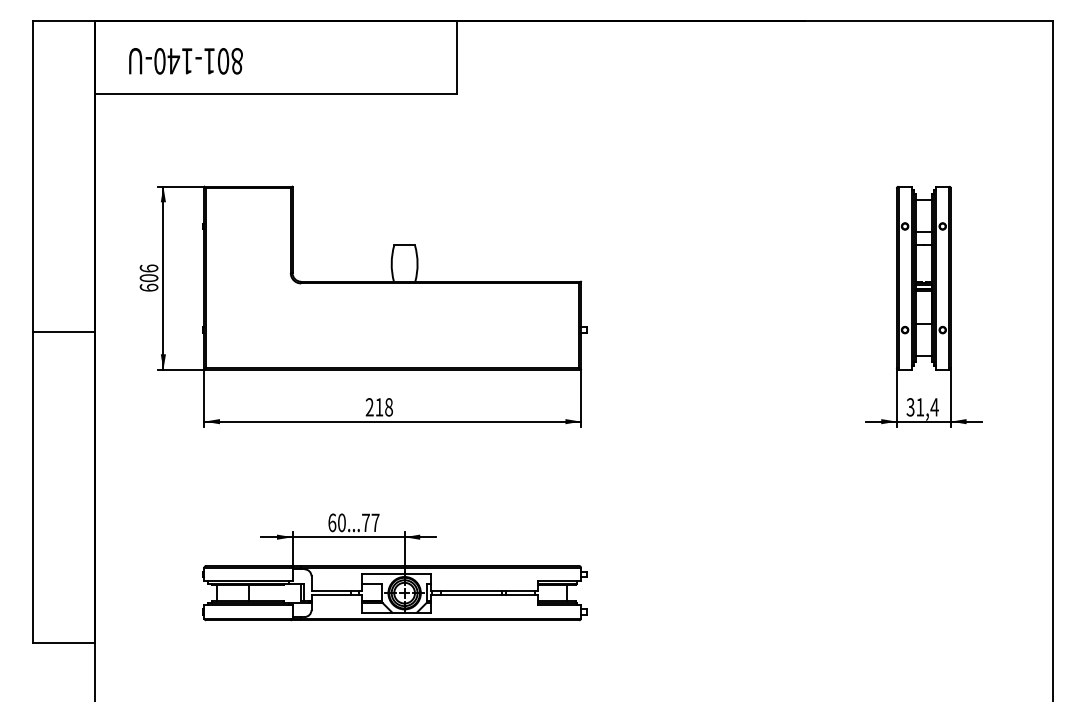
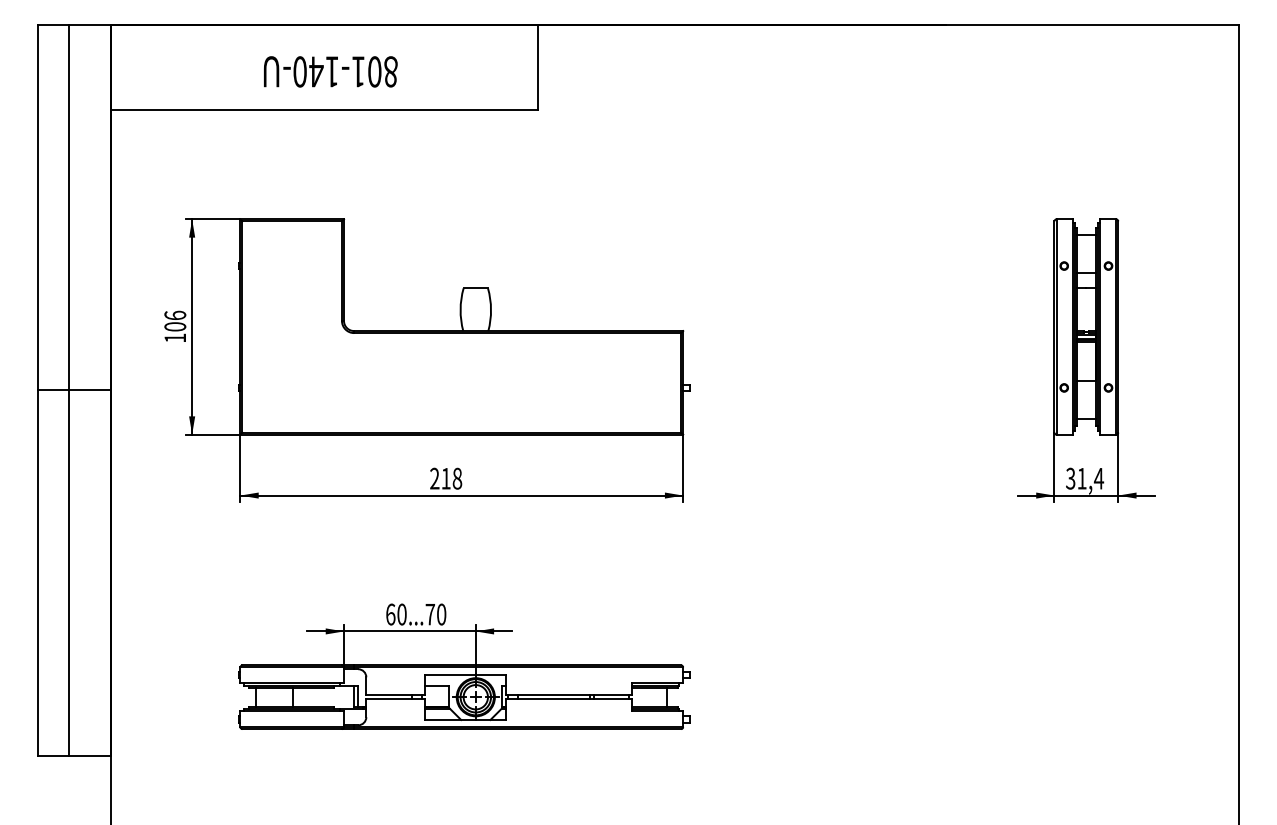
text: (185, 60) -> (330, 71), moved
text: (149, 287) -> (175, 337), 606 -> 106
line: (58, 331) -> (68, 389), added
text: (375, 522) -> (441, 614), 60...77 -> 60...70

